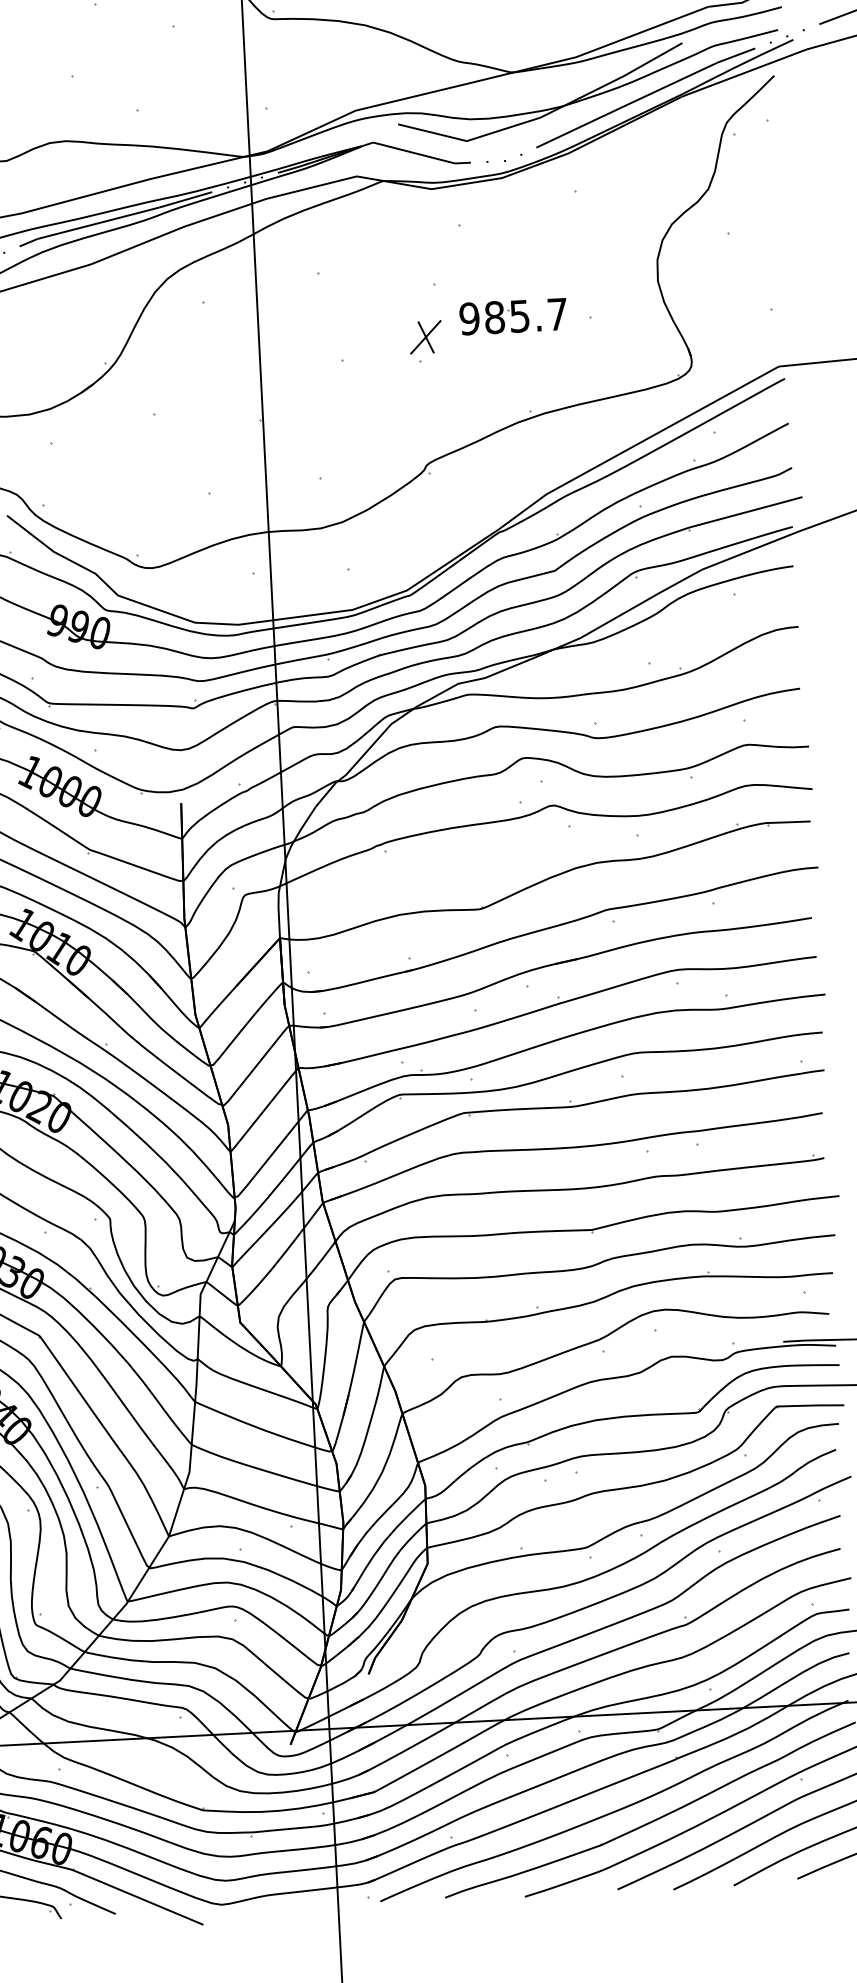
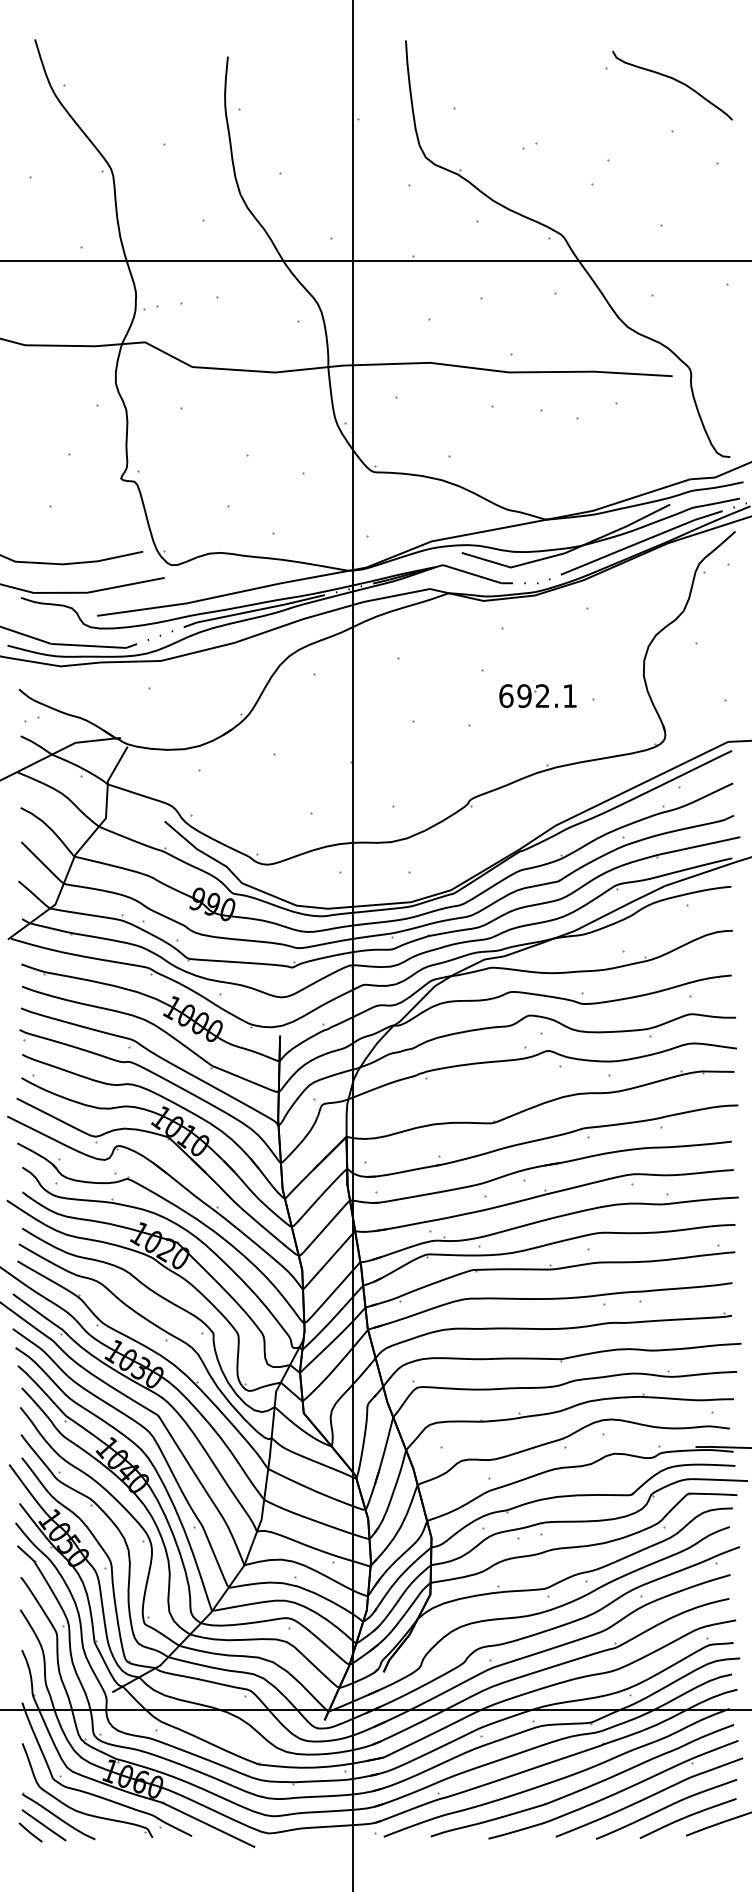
text: (512, 317) -> (537, 696), 985.7 -> 692.1
part: (425, 336) -> (473, 707), removed

